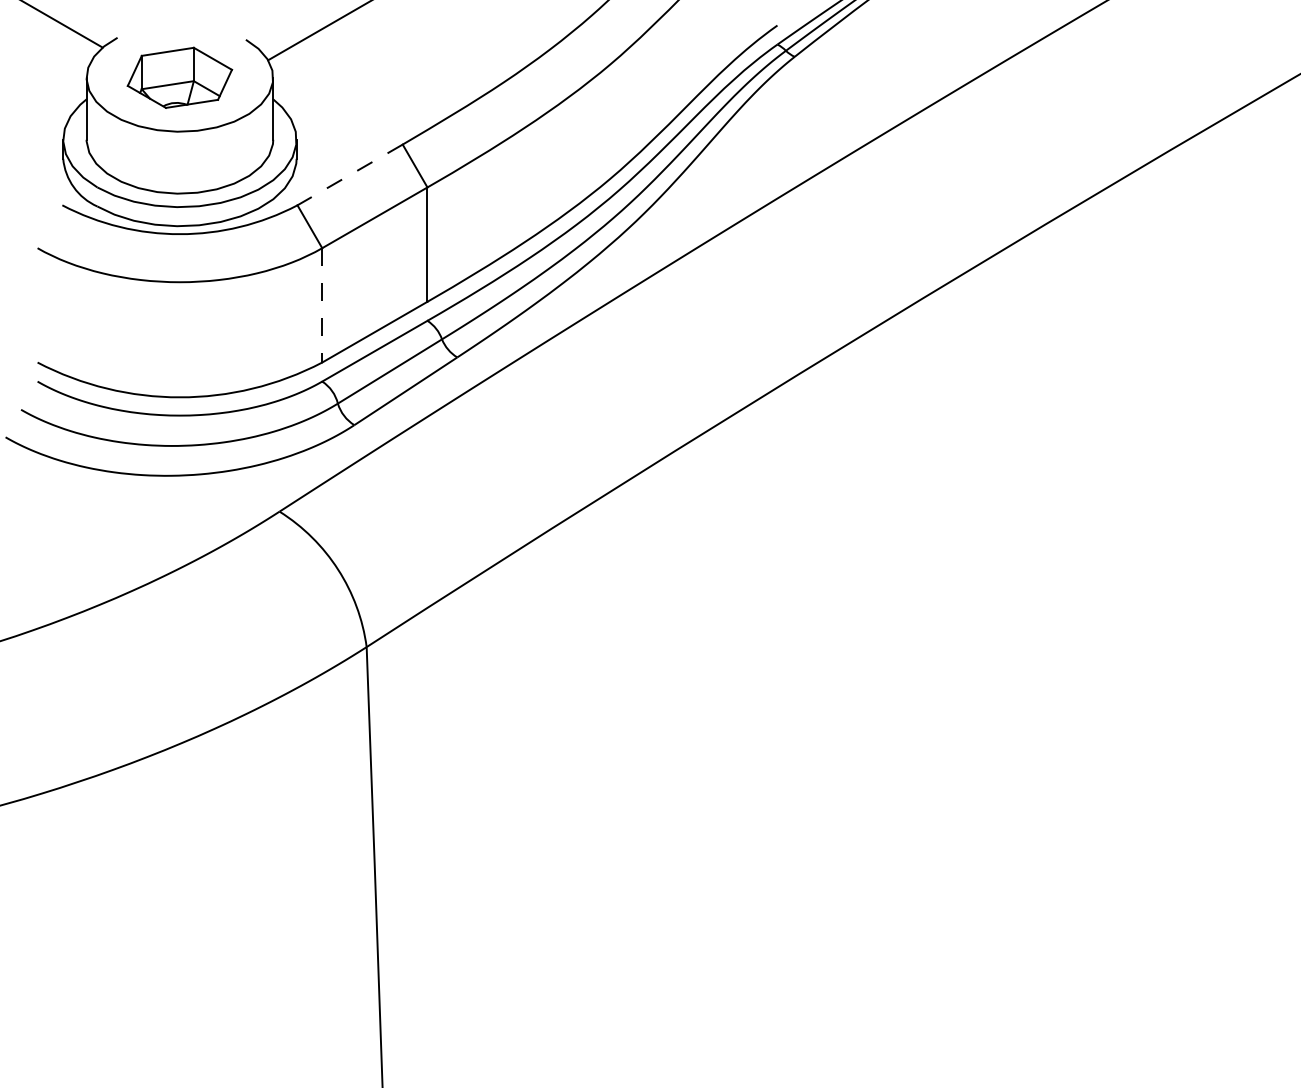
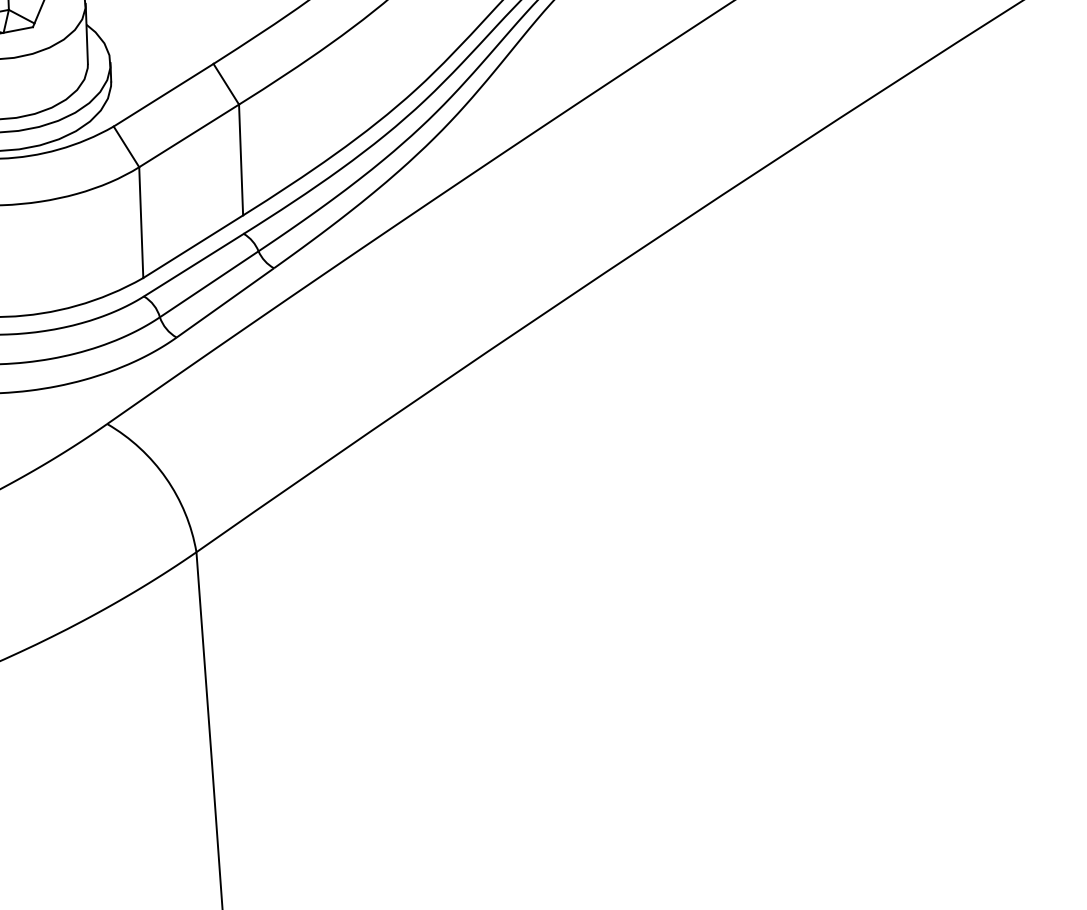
line: (350, 174) -> (163, 94), dashed -> solid
line: (322, 305) -> (141, 222), dashed -> solid

